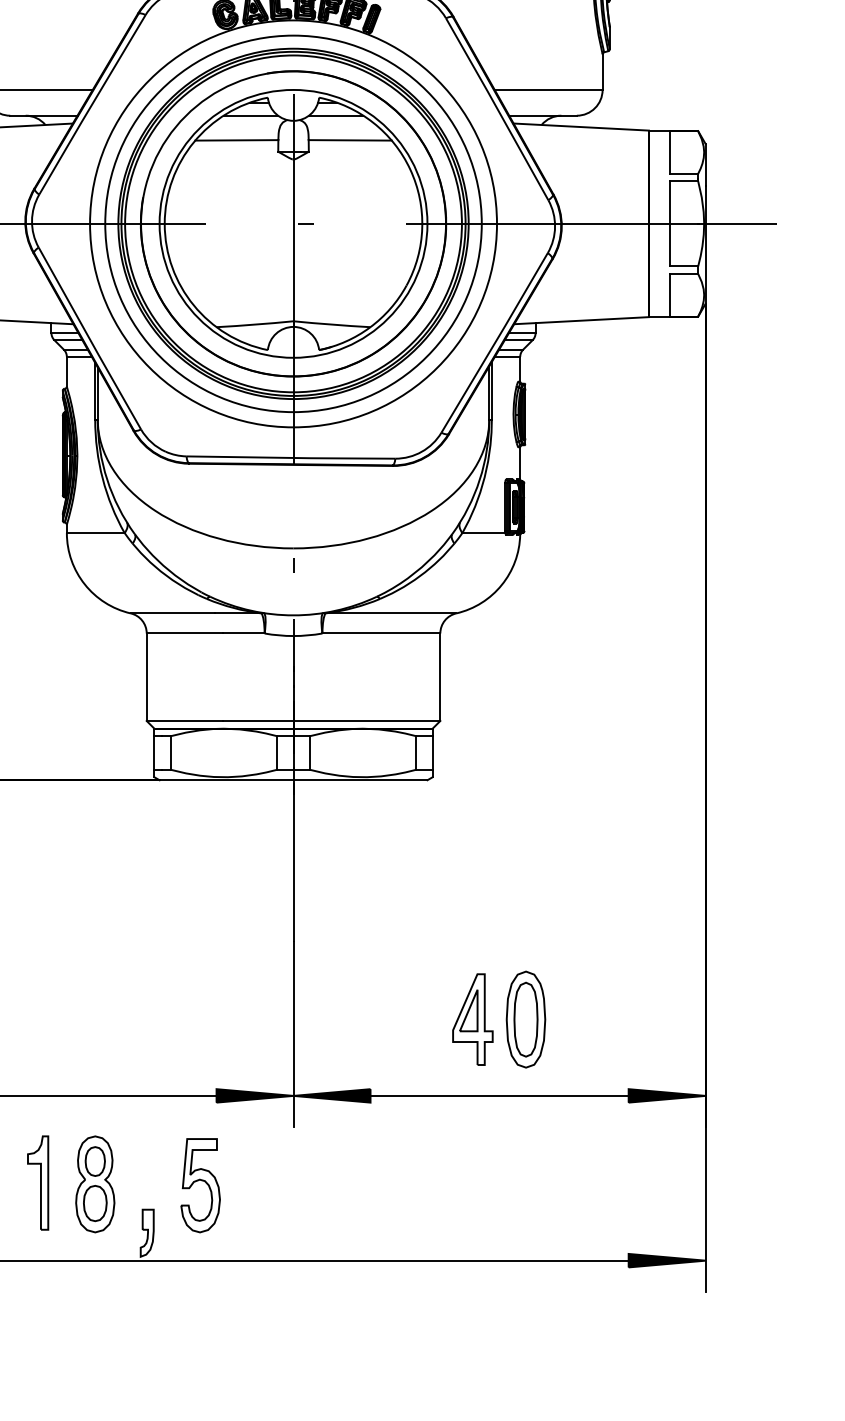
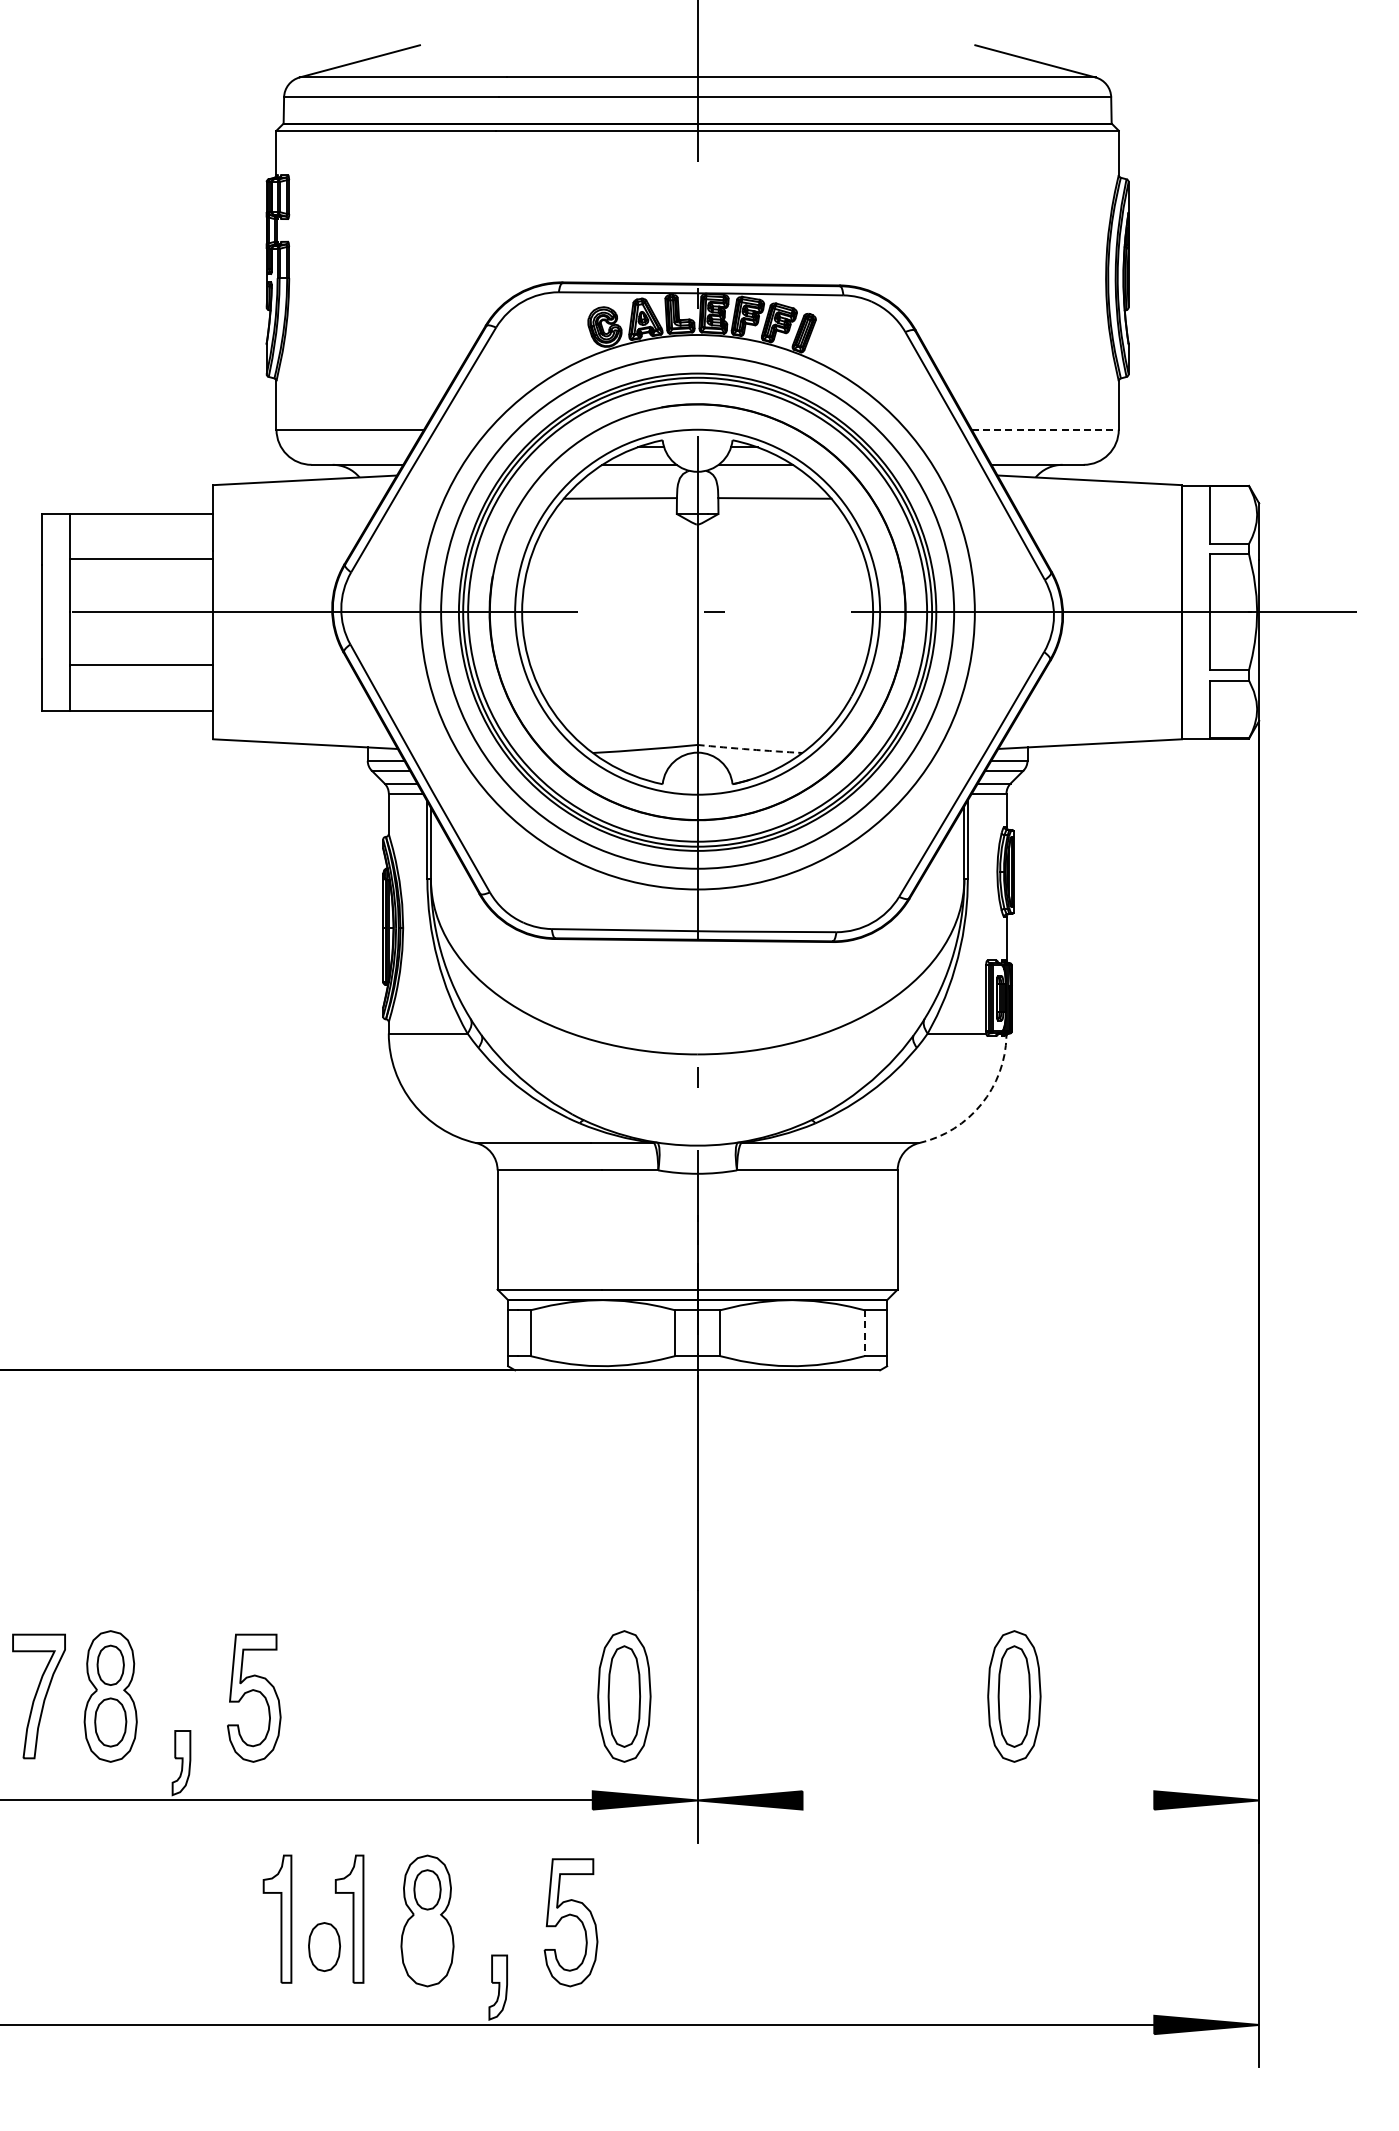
line: (548, 89) -> (1045, 429), solid -> dashed
arc: (332, 324) -> (750, 749), solid -> dashed
arc: (501, 585) -> (981, 1104), solid -> dashed
line: (415, 753) -> (864, 1333), solid -> dashed
part: (239, 1019) -> (624, 1696), added
part: (472, 1019) -> (941, 1696), removed
line: (499, 1095) -> (978, 1800), removed
part: (95, 1203) -> (324, 1946), moved

